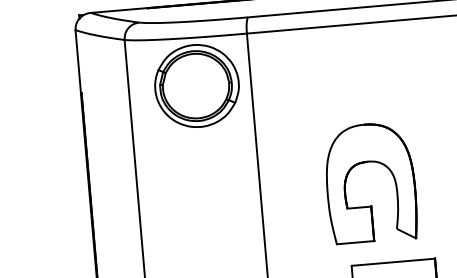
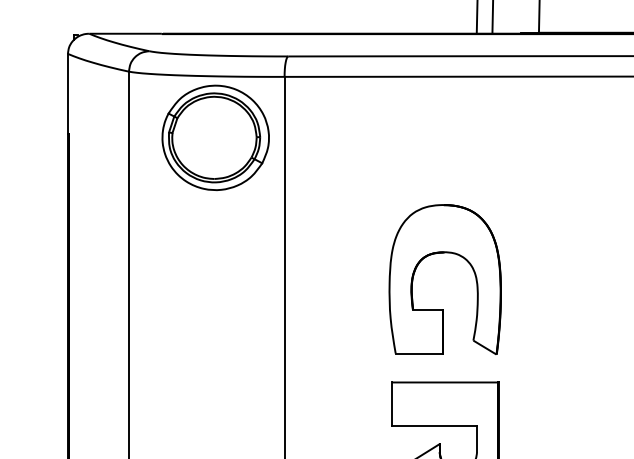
part: (368, 162) -> (444, 253), moved

